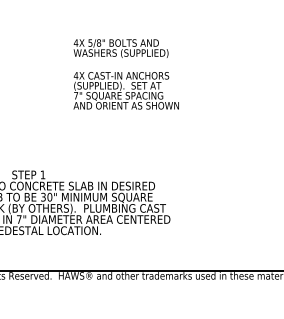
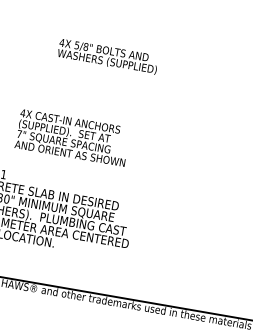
text: (125, 90) -> (71, 137), moved

